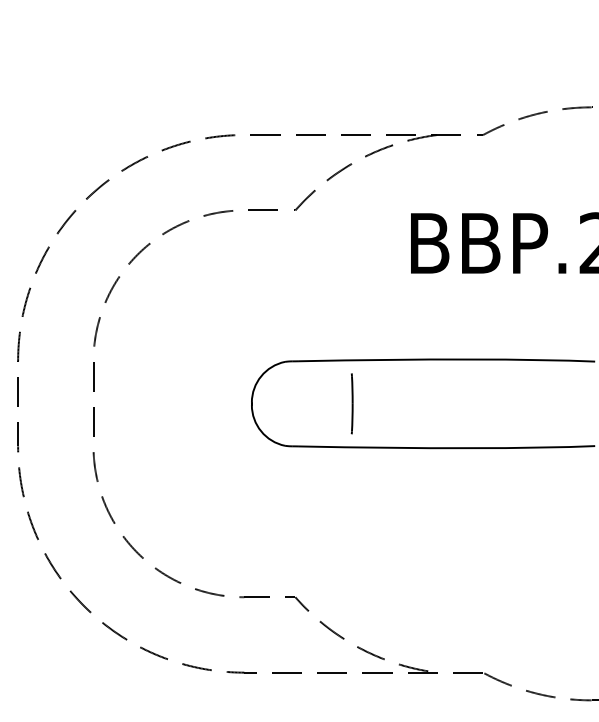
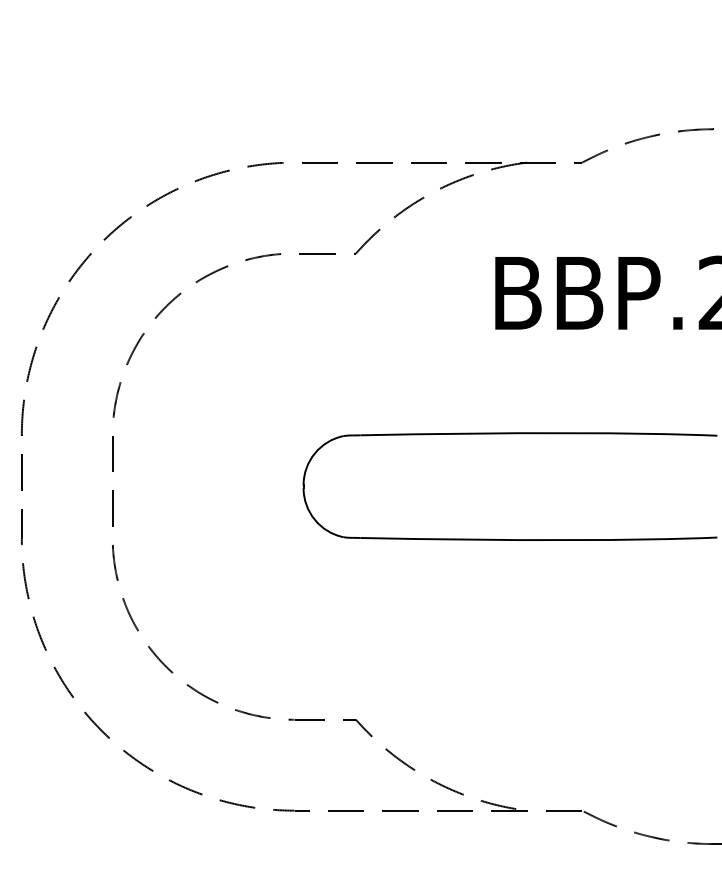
line: (351, 403) -> (423, 486), removed

